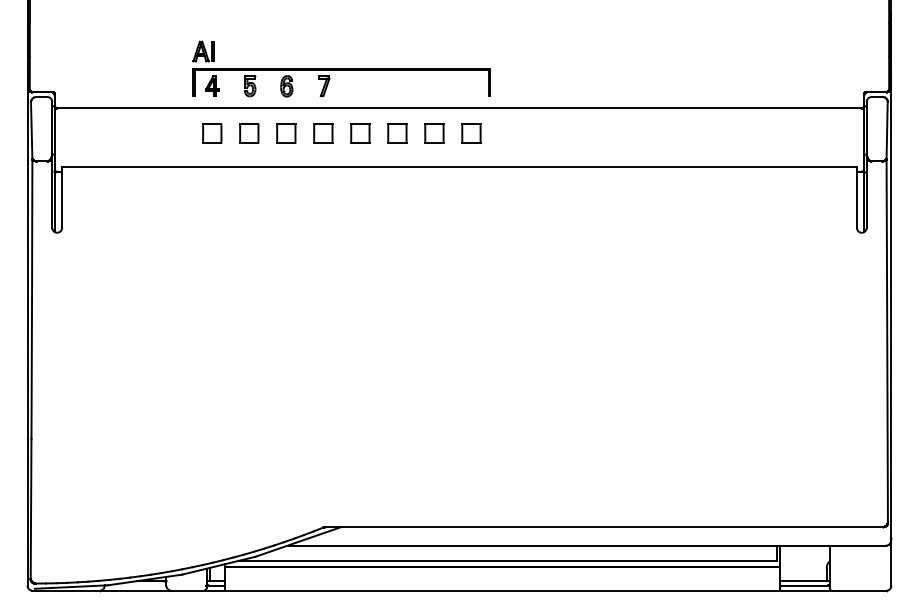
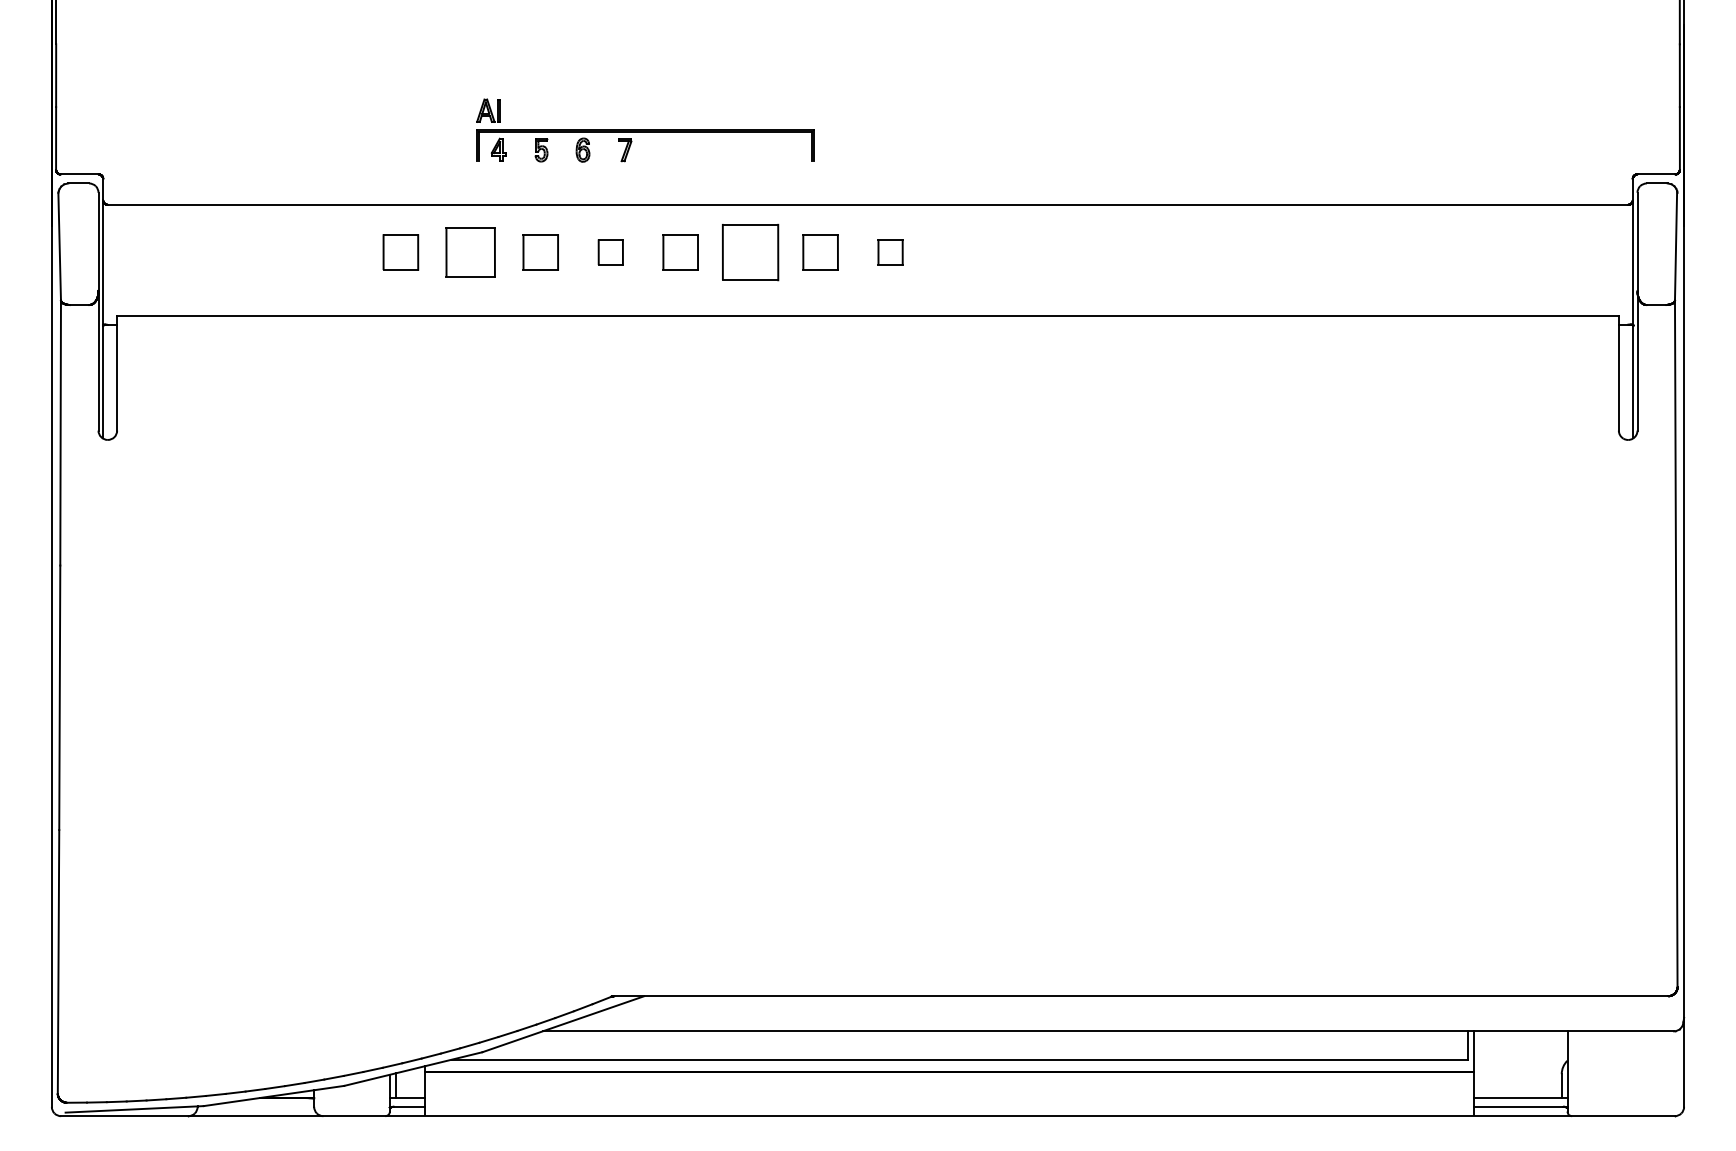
part: (341, 68) -> (645, 129), size x0.6
part: (249, 133) -> (471, 252), size x1.4
part: (323, 133) -> (611, 252), size x0.7
part: (397, 133) -> (750, 252), size x1.6
part: (471, 133) -> (890, 252), size x0.7

